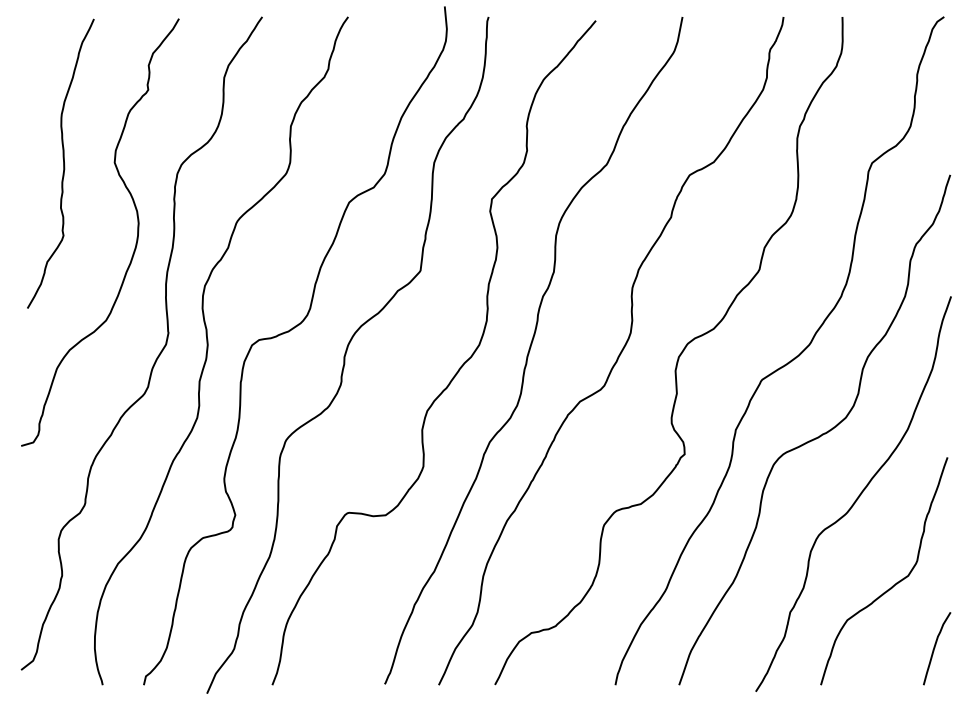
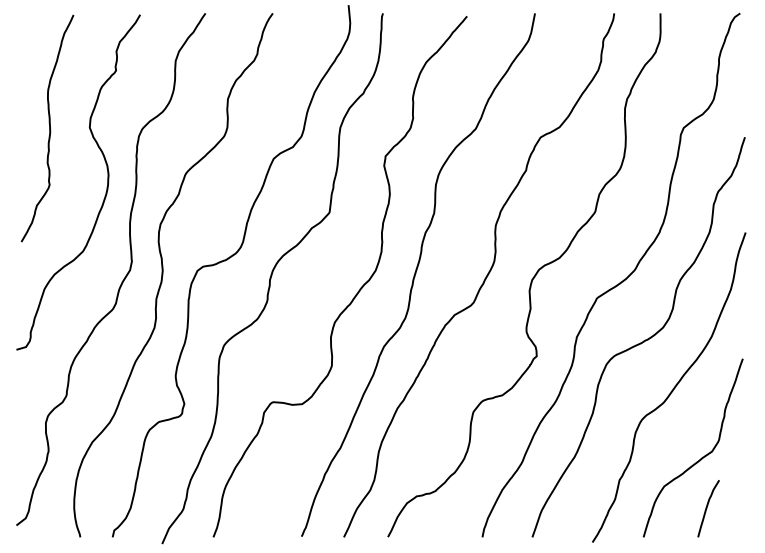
curve: (935, 648) -> (707, 508), moved

